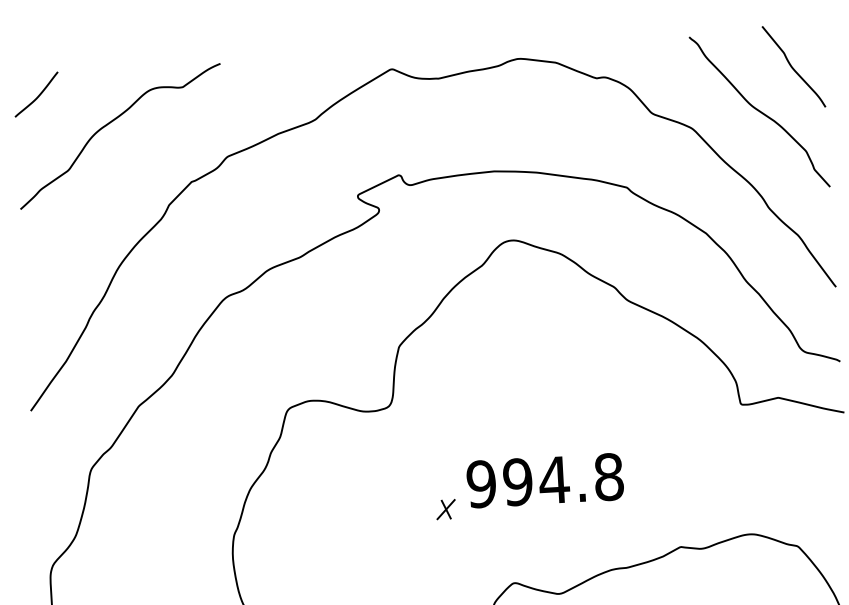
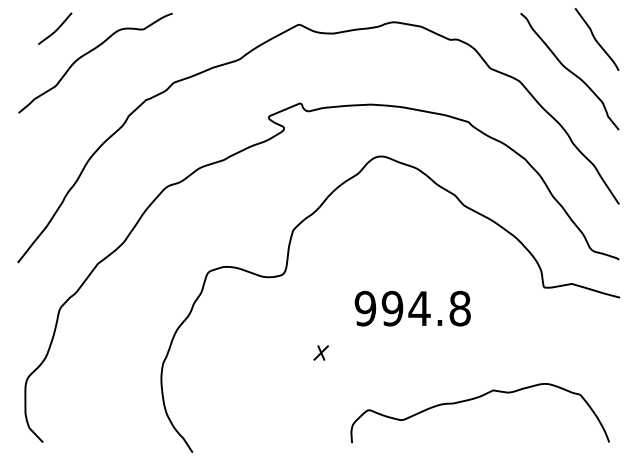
curve: (38, 94) -> (56, 28), moved
text: (544, 480) -> (412, 308), moved

